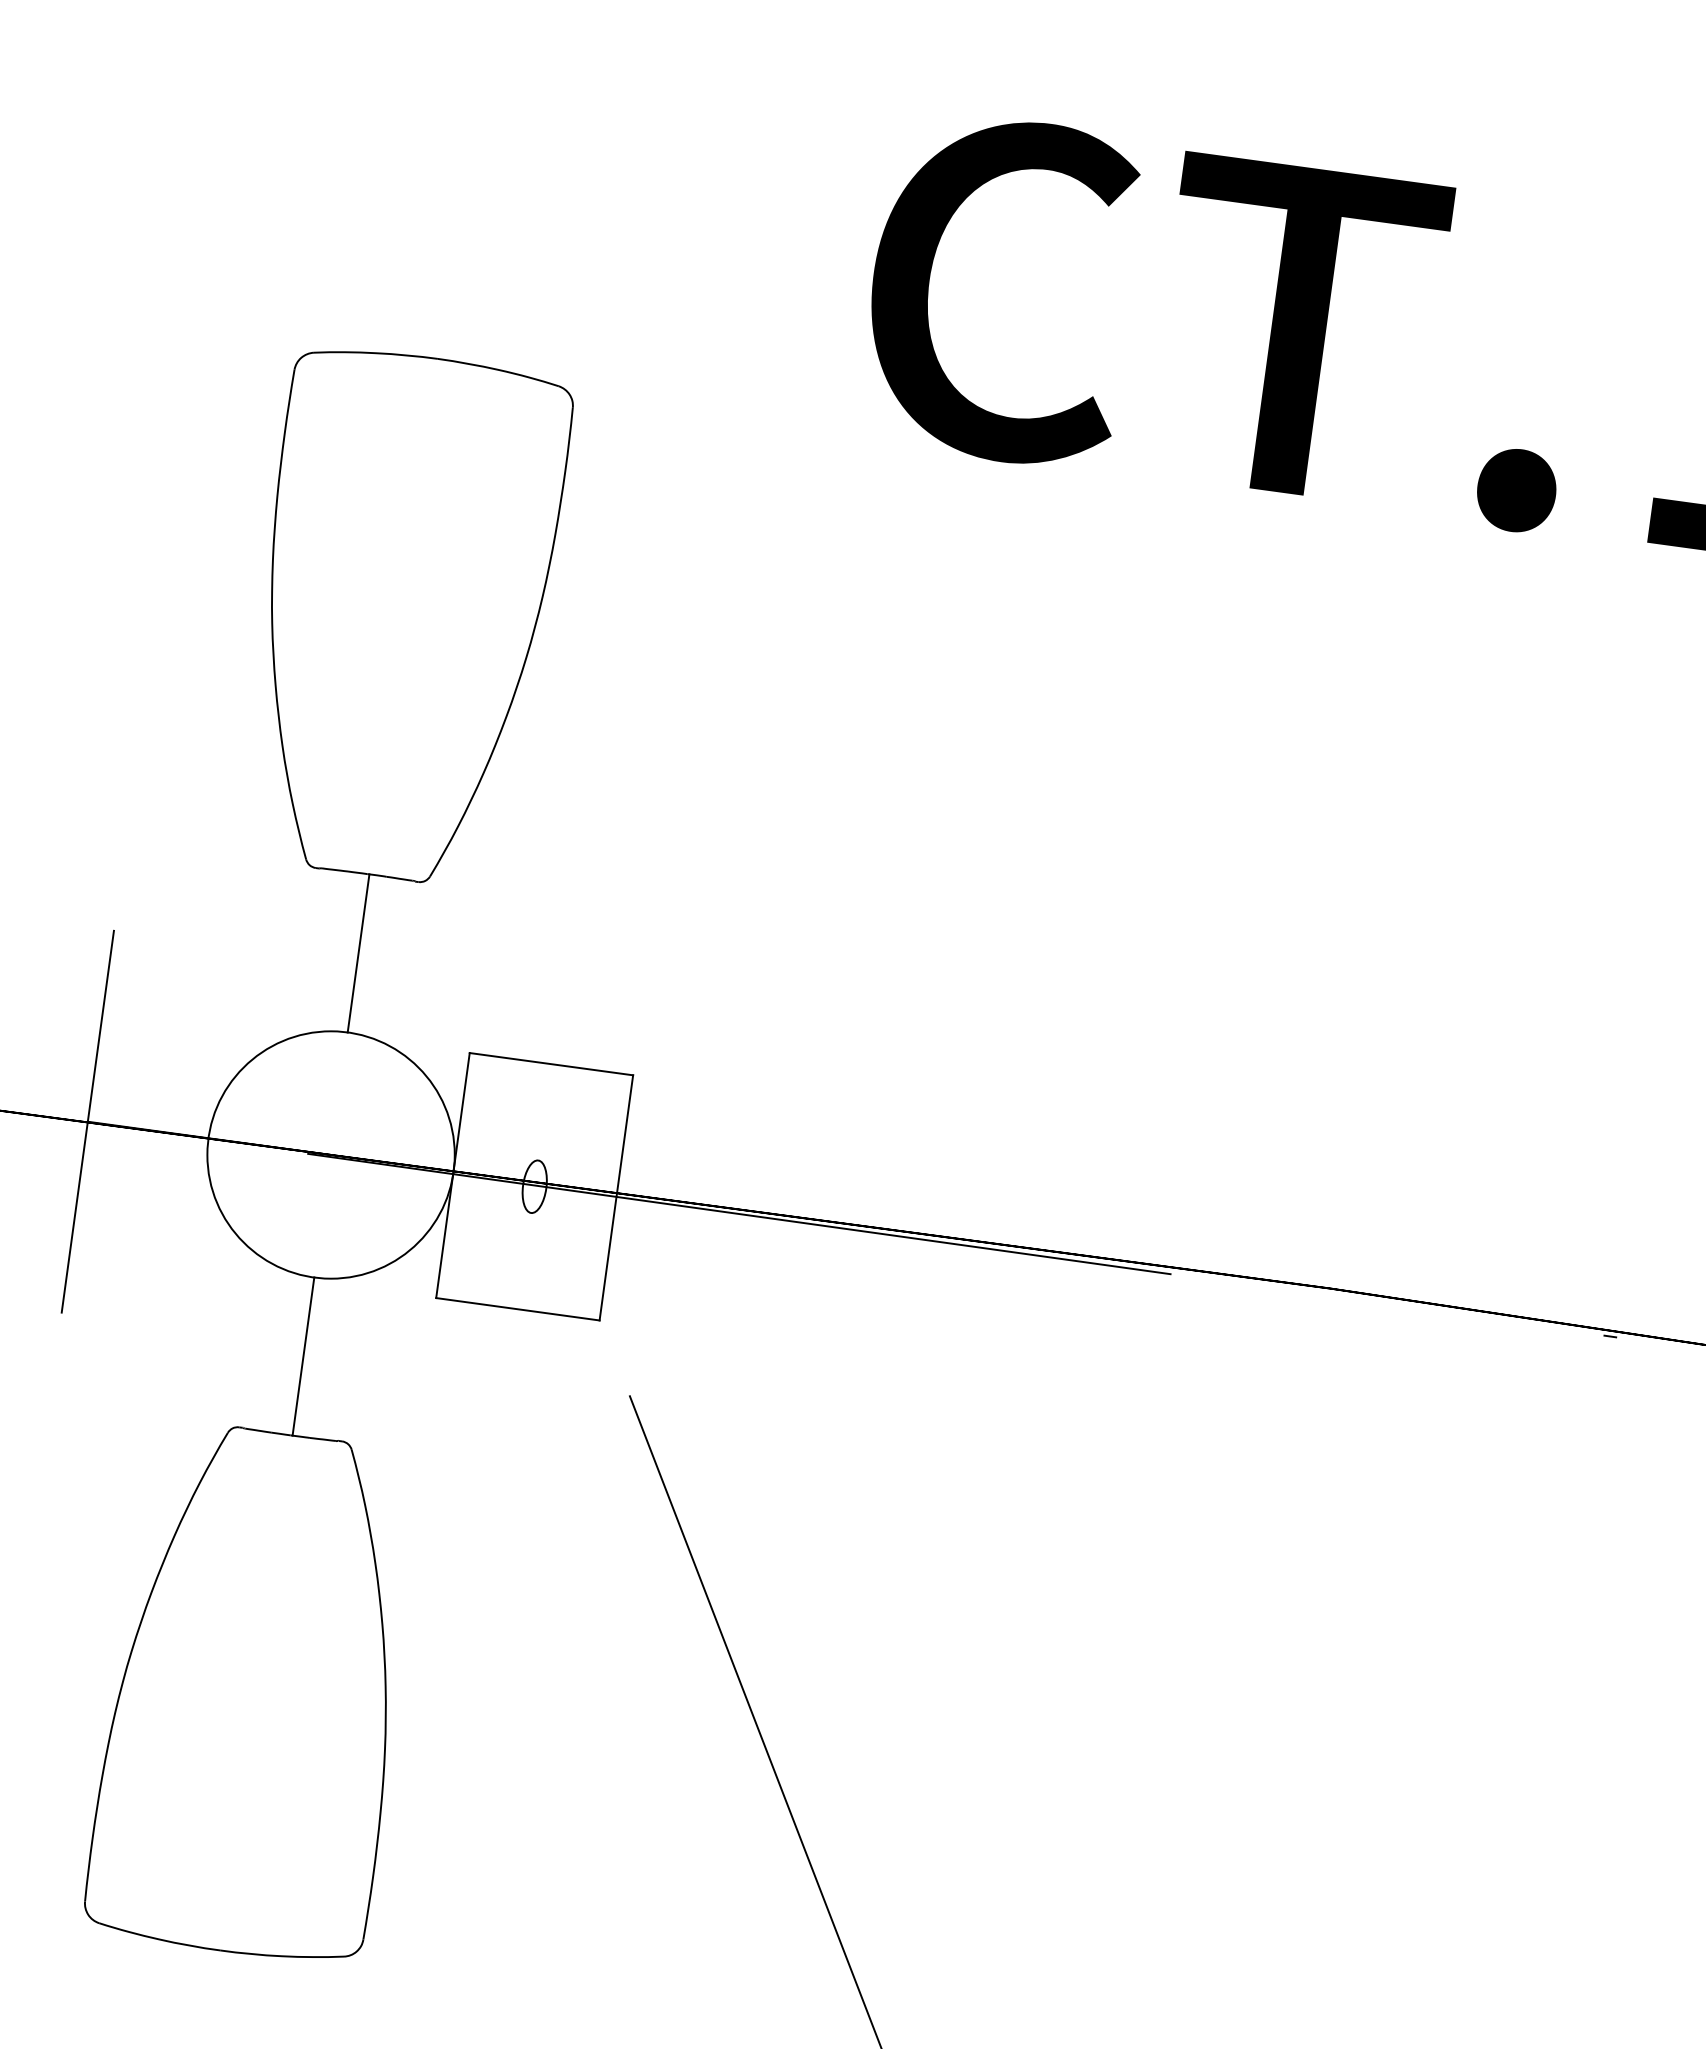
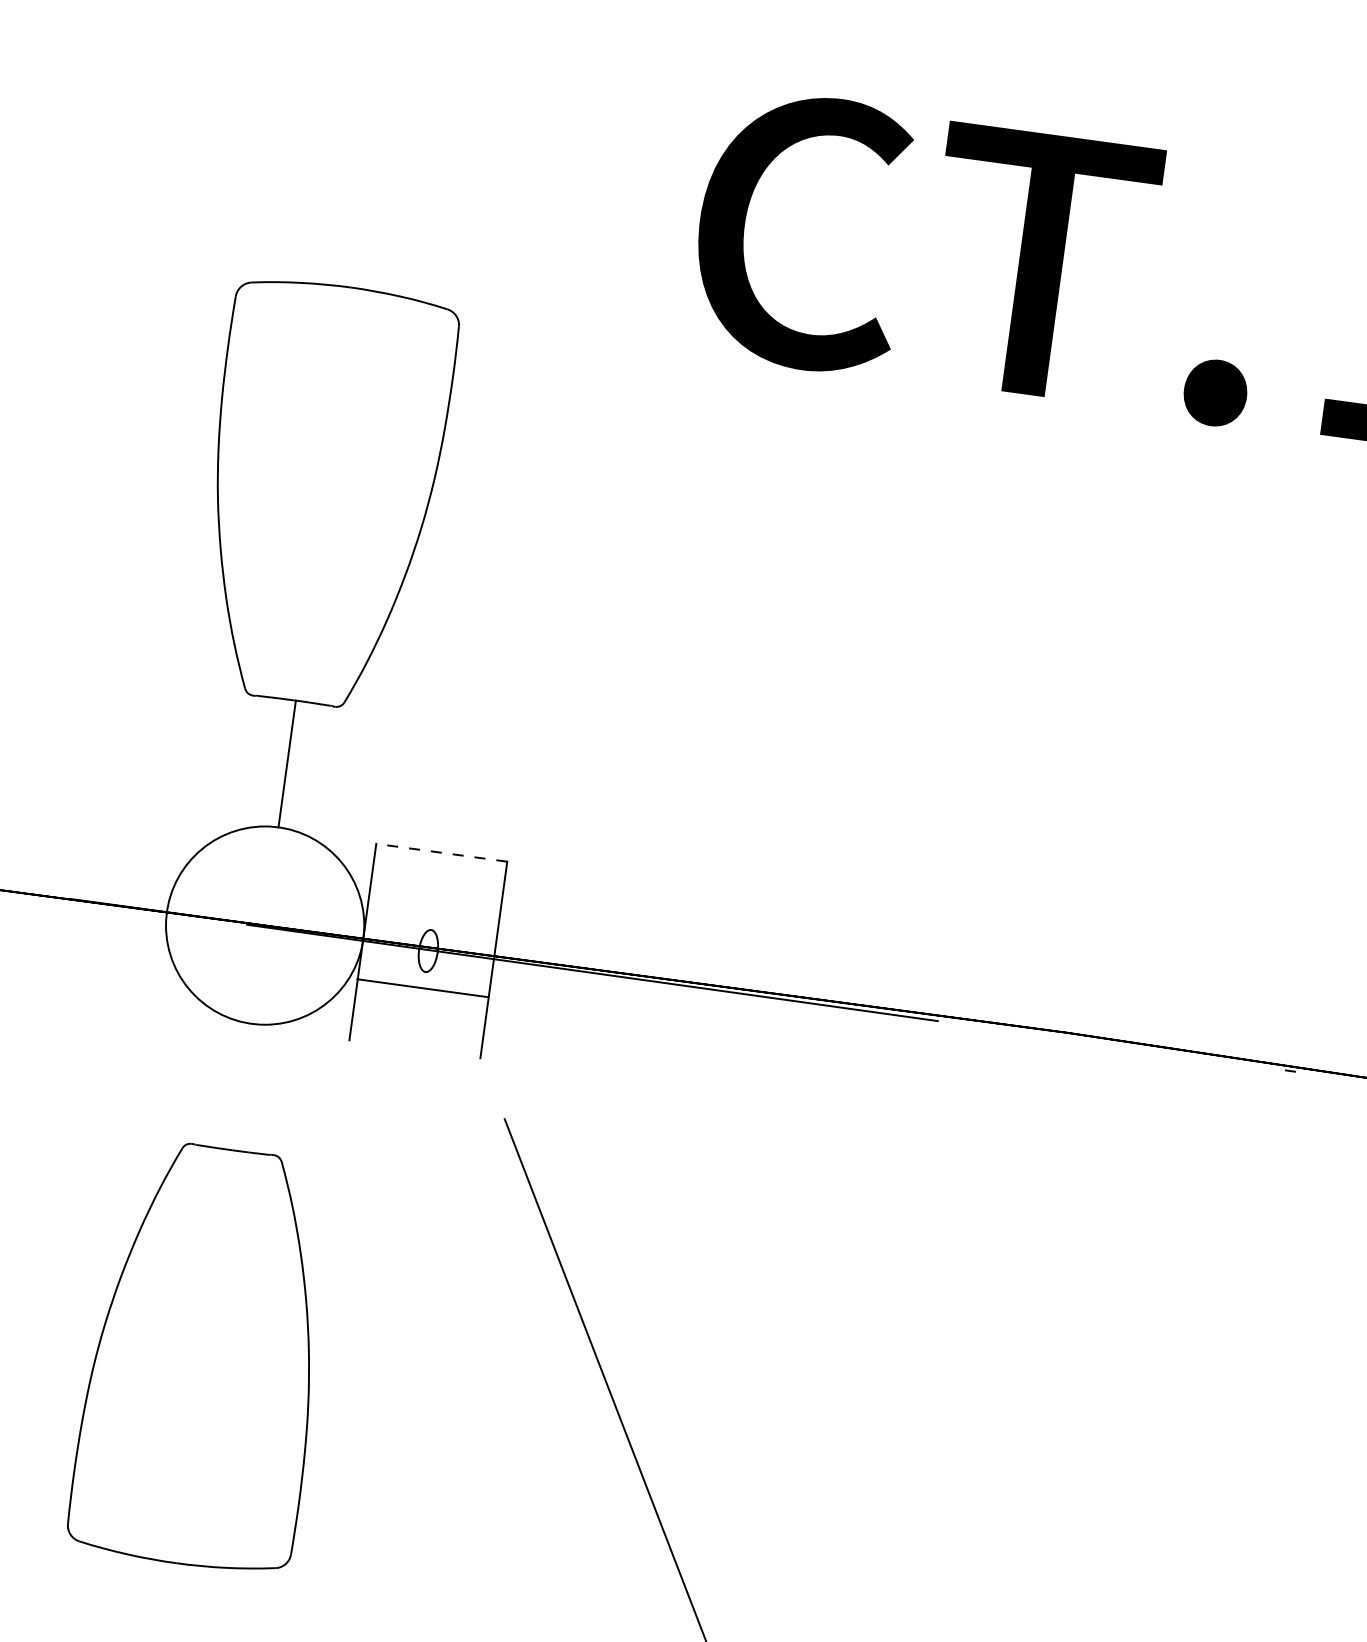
line: (551, 1063) -> (441, 852), solid -> dashed
line: (88, 1121) -> (70, 898), removed
line: (517, 1309) -> (422, 988), moved
line: (302, 1355) -> (242, 1086), removed

